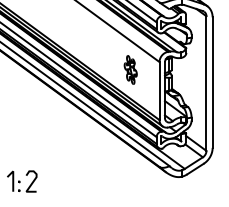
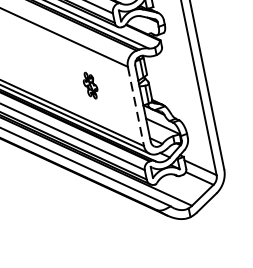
part: (130, 69) -> (90, 85), size x0.7
line: (159, 91) -> (135, 107), solid -> dashed

